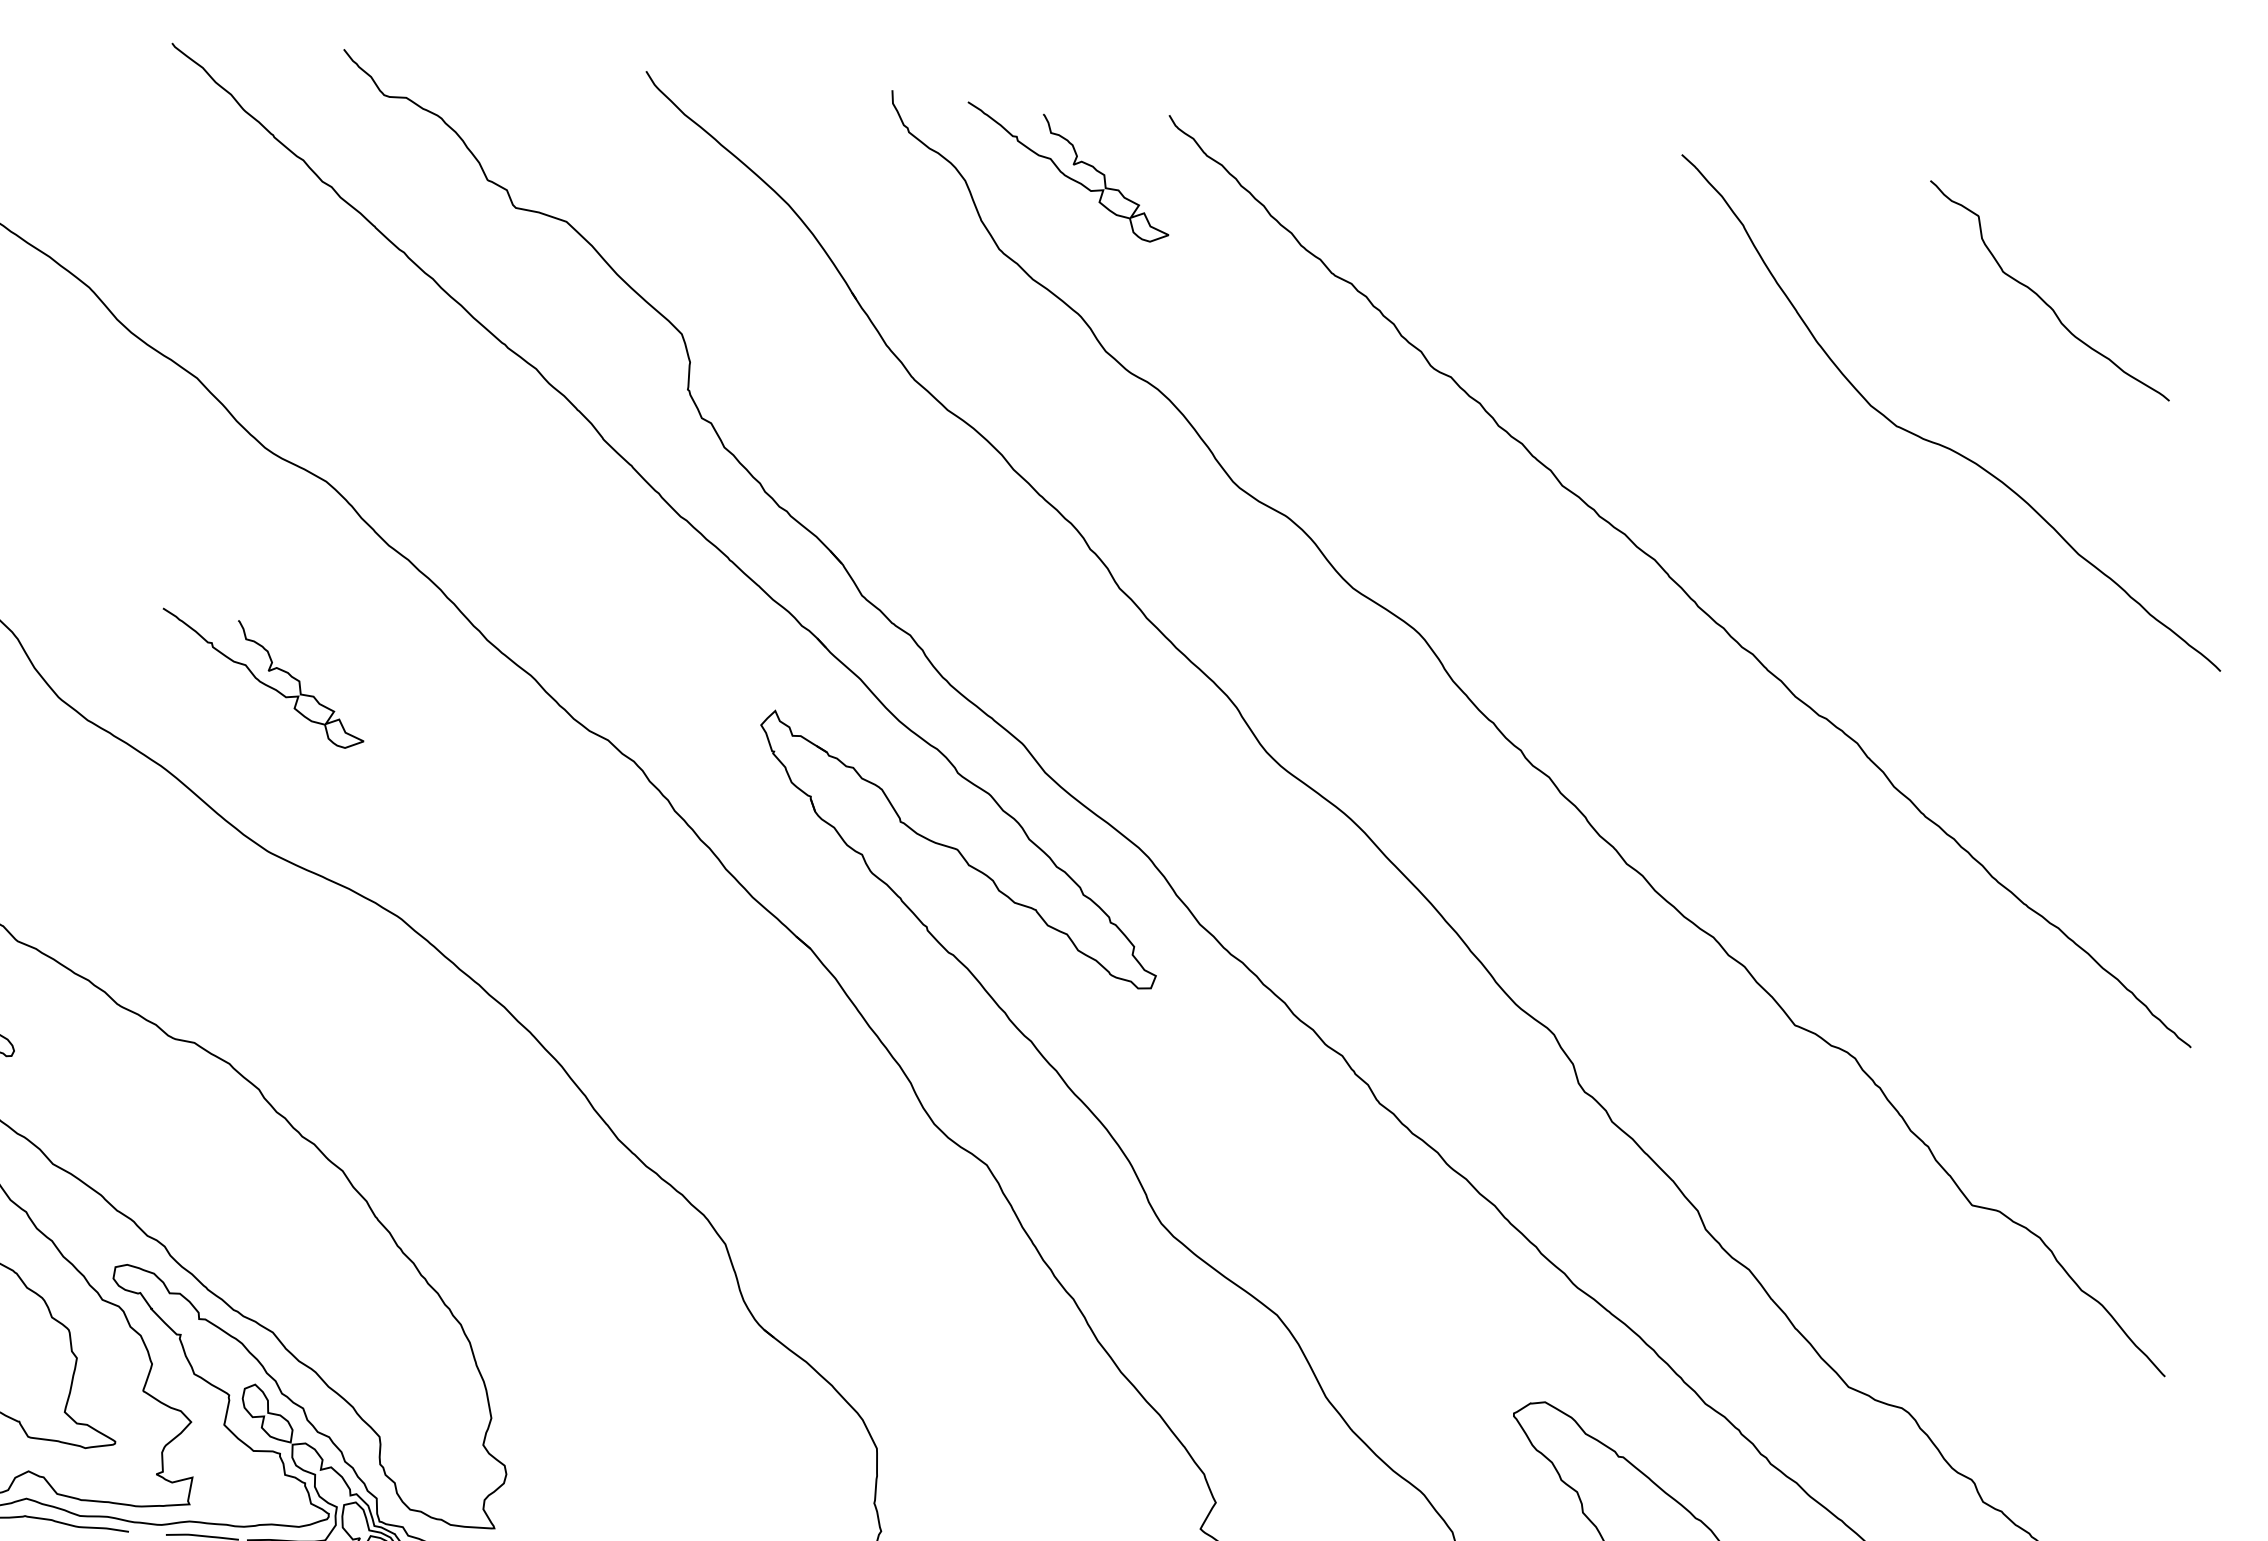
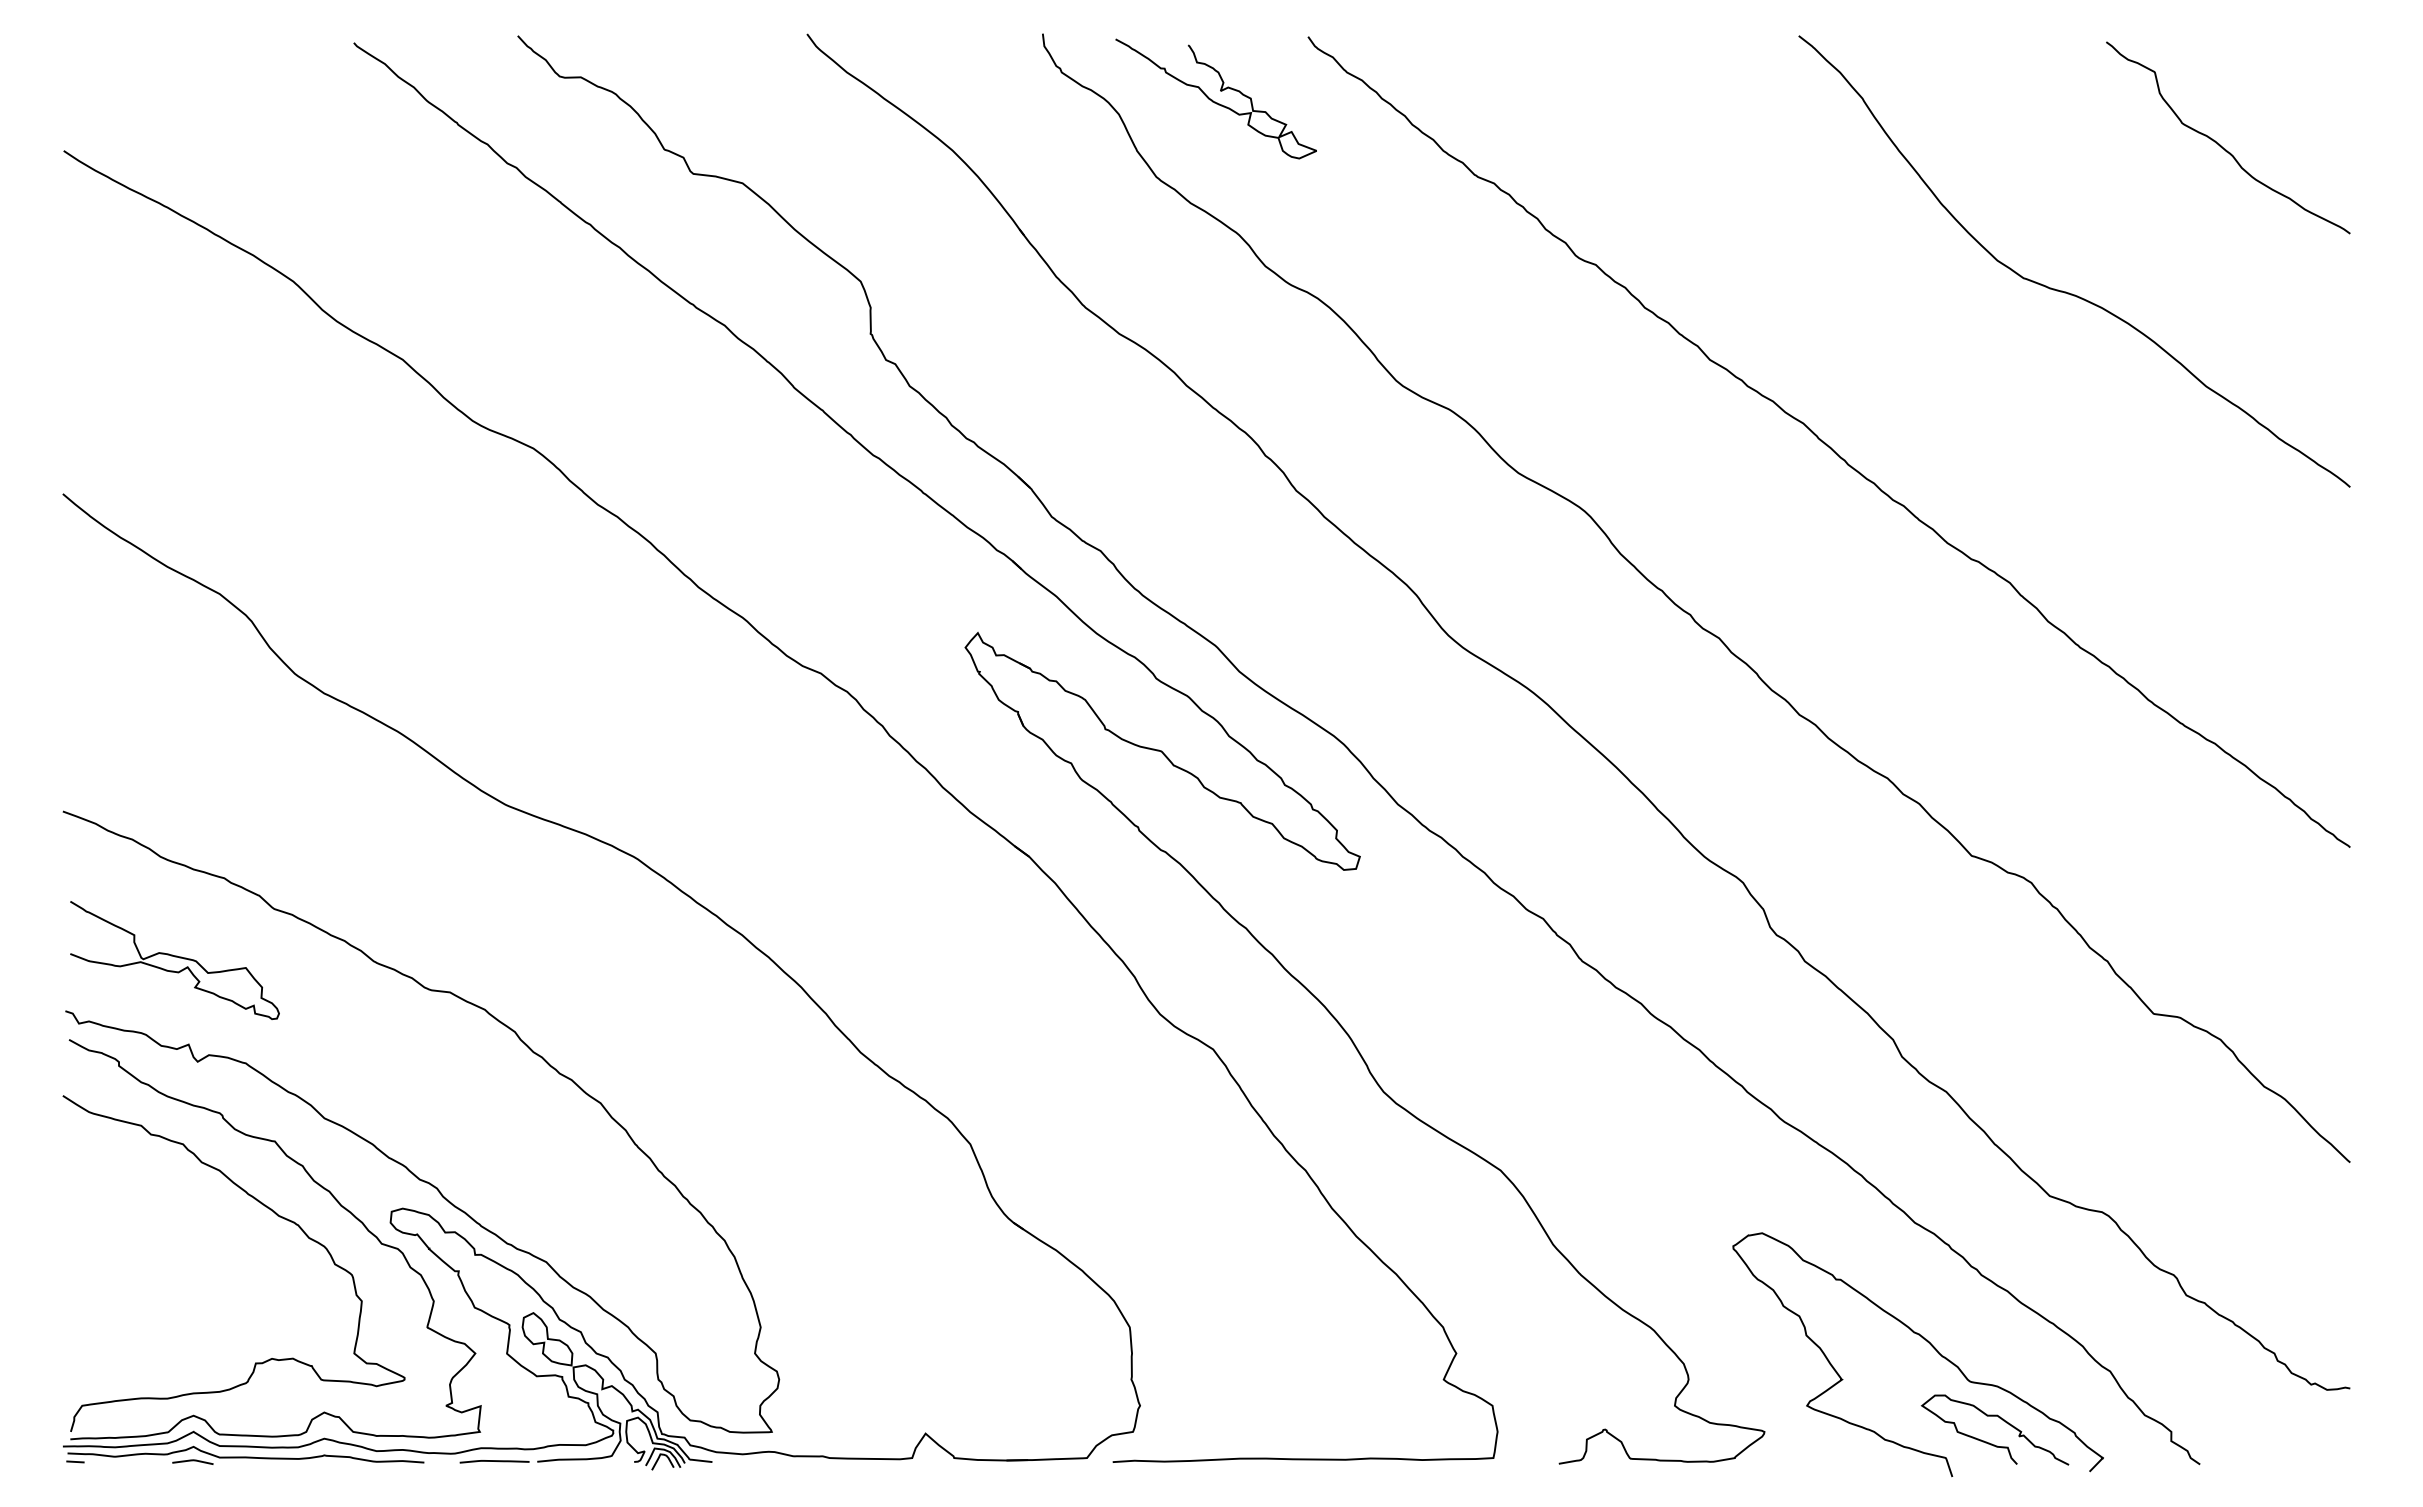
curve: (2041, 297) -> (2220, 144), moved
curve: (260, 680) -> (485, 642), removed

